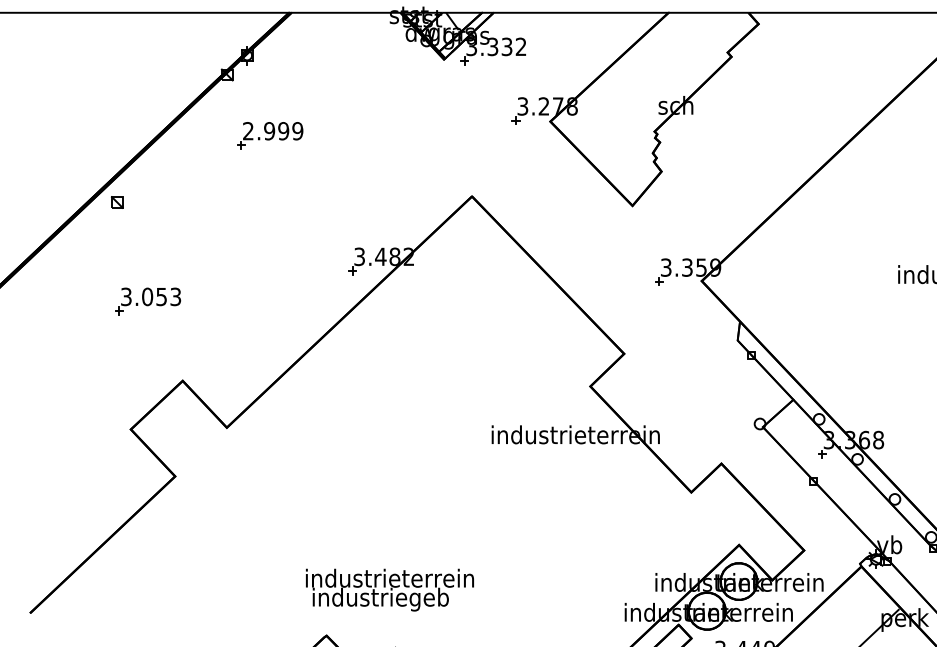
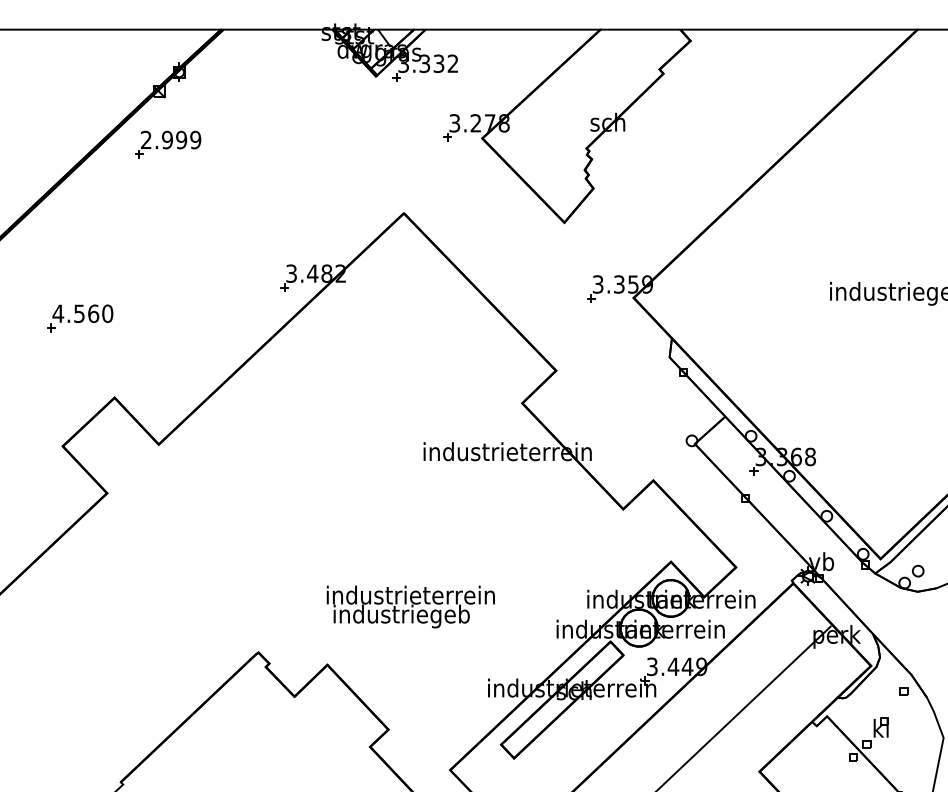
part: (270, 135) -> (168, 144), moved
part: (116, 201) -> (48, 218), removed
text: (150, 296) -> (82, 313), 3.053 -> 4.560
text: (389, 589) -> (410, 606), moved

